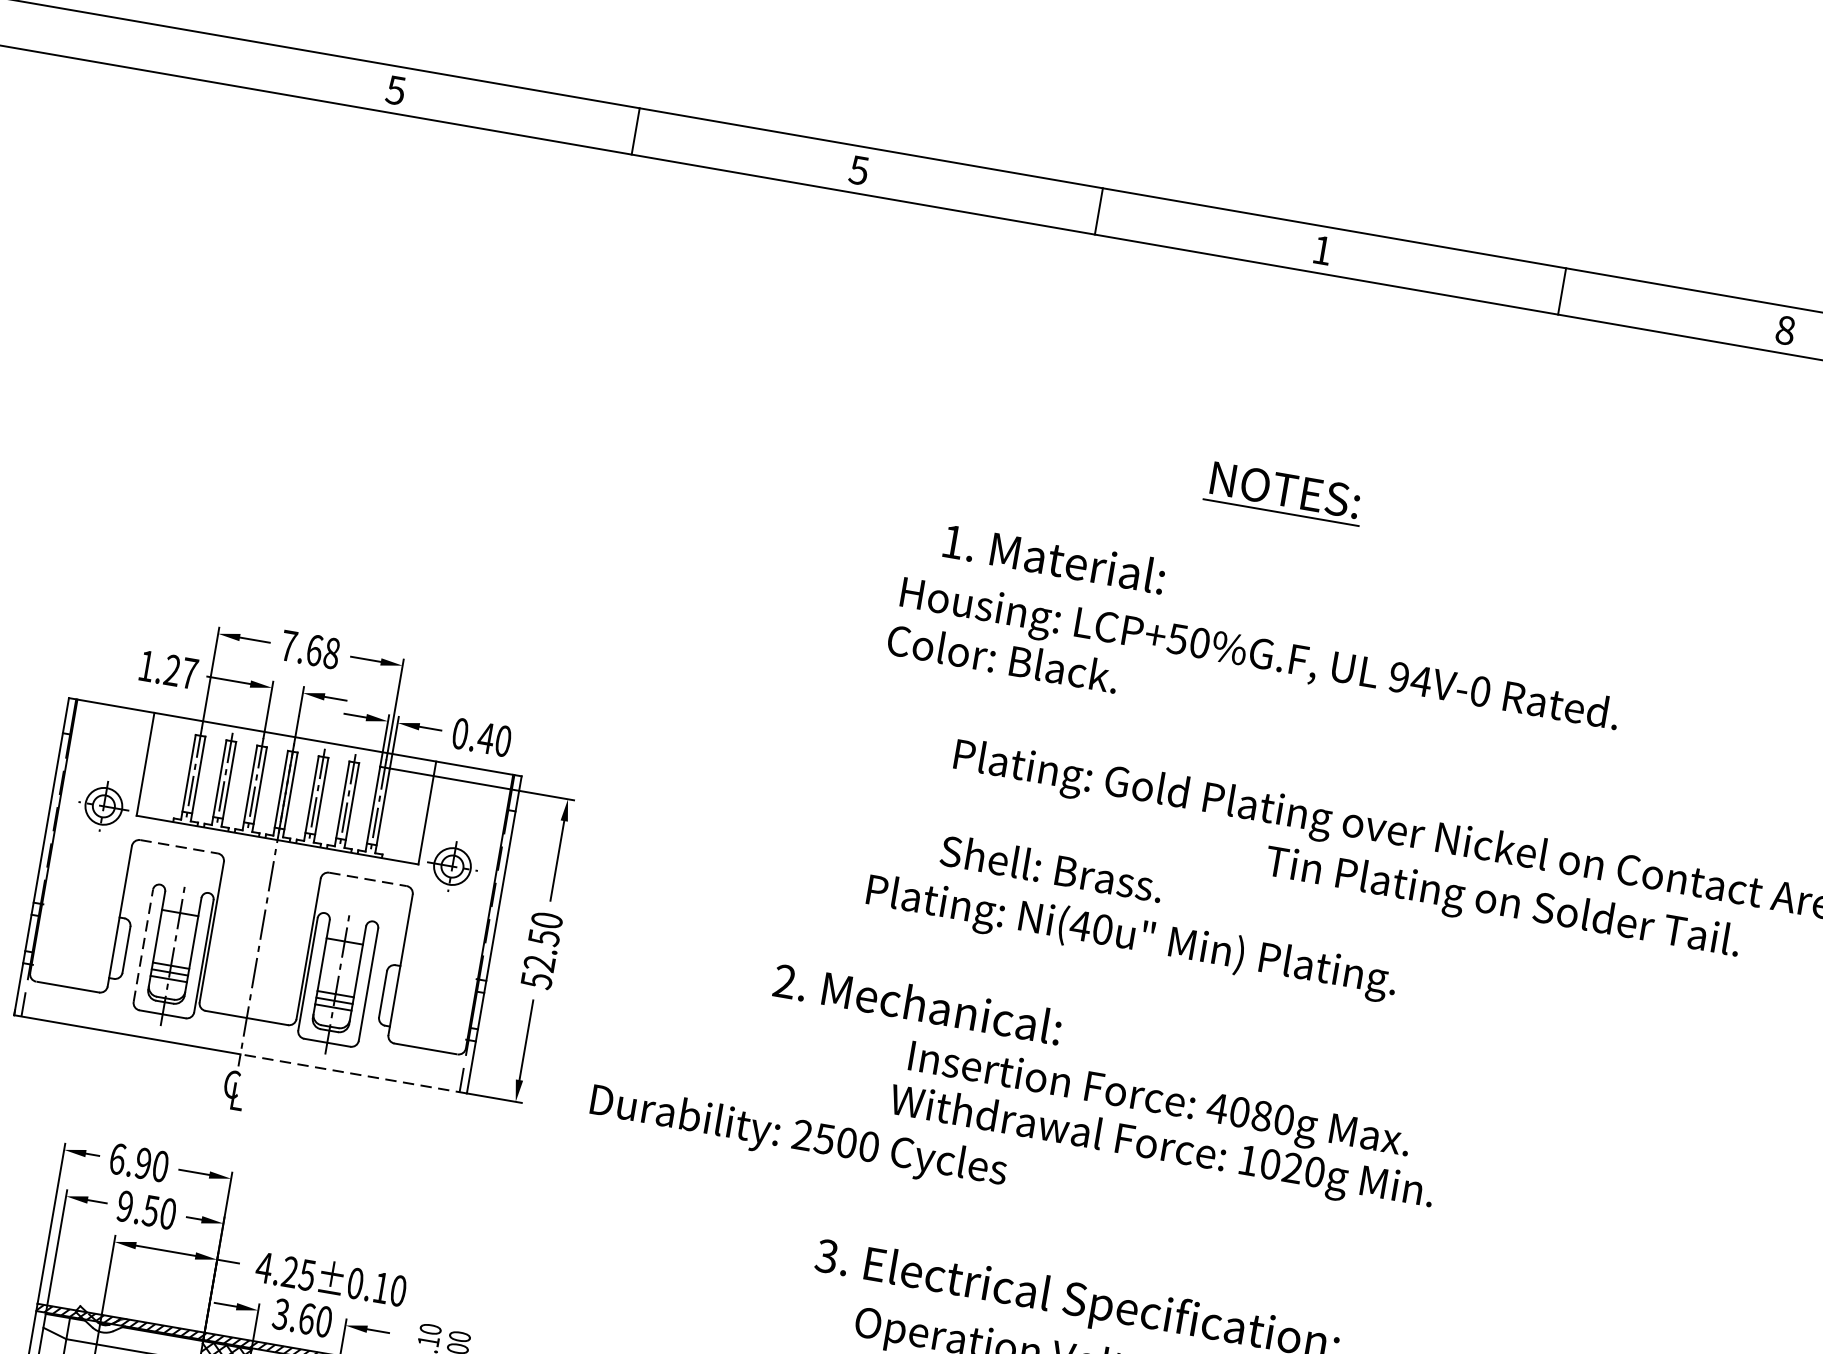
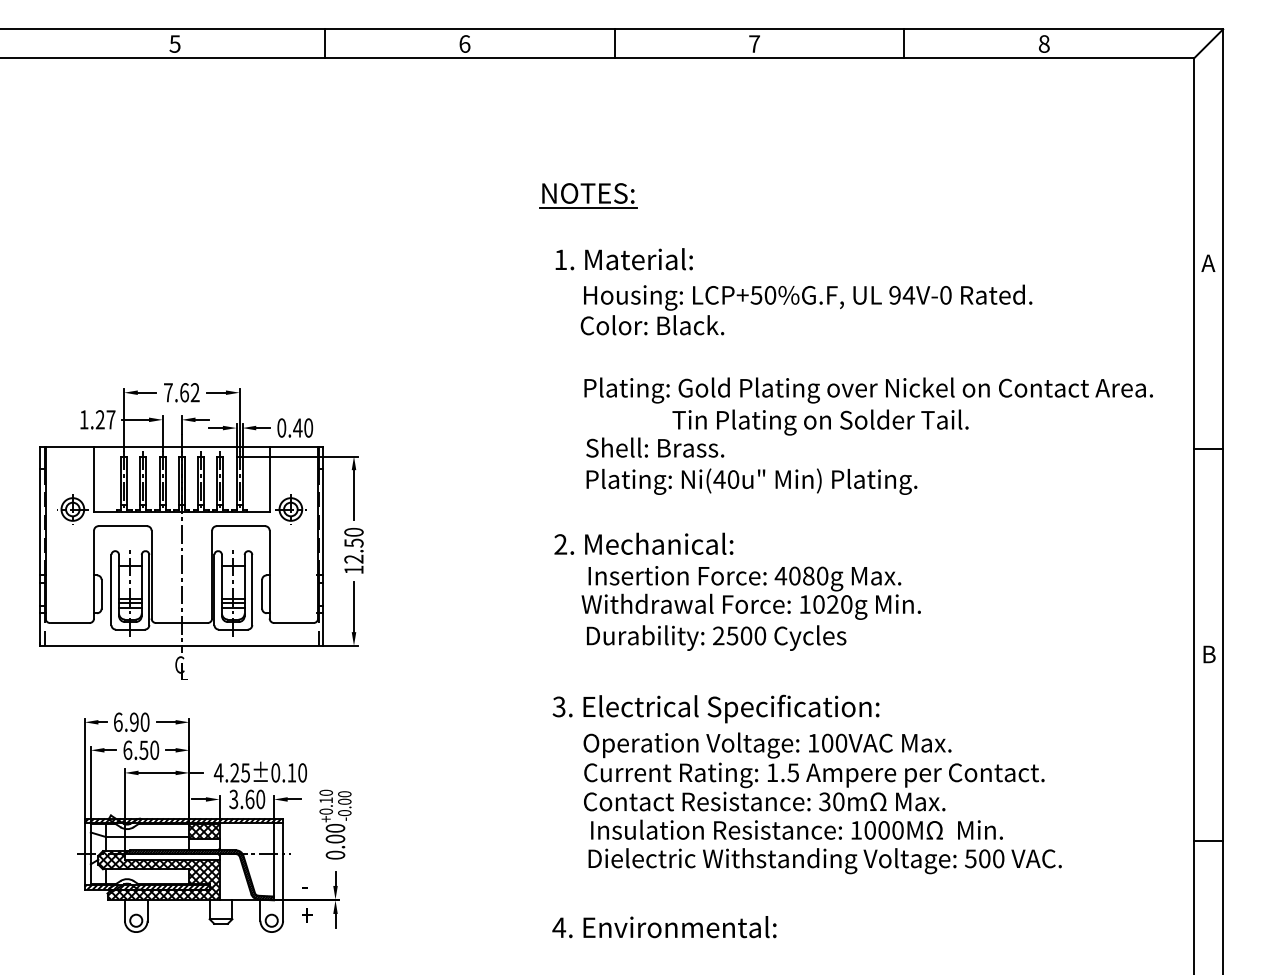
text: (858, 169) -> (464, 43), 5 -> 6
text: (1322, 249) -> (754, 43), 1 -> 7
part: (1285, 493) -> (588, 195), moved
text: (330, 652) -> (194, 392), 7.68 -> 7.62
text: (1253, 675) -> (806, 309), moved
line: (180, 847) -> (123, 526), dashed -> solid
line: (368, 880) -> (241, 526), dashed -> solid
text: (1502, 904) -> (820, 422), moved
text: (1131, 937) -> (751, 481), moved
line: (143, 944) -> (111, 589), dashed -> solid
text: (536, 979) -> (353, 569), 52.50 -> 12.50
text: (917, 1002) -> (643, 543), moved
line: (353, 1073) -> (252, 645), dashed -> solid
text: (798, 1137) -> (716, 637), moved
text: (124, 1205) -> (127, 749), 9.50 -> 6.50

